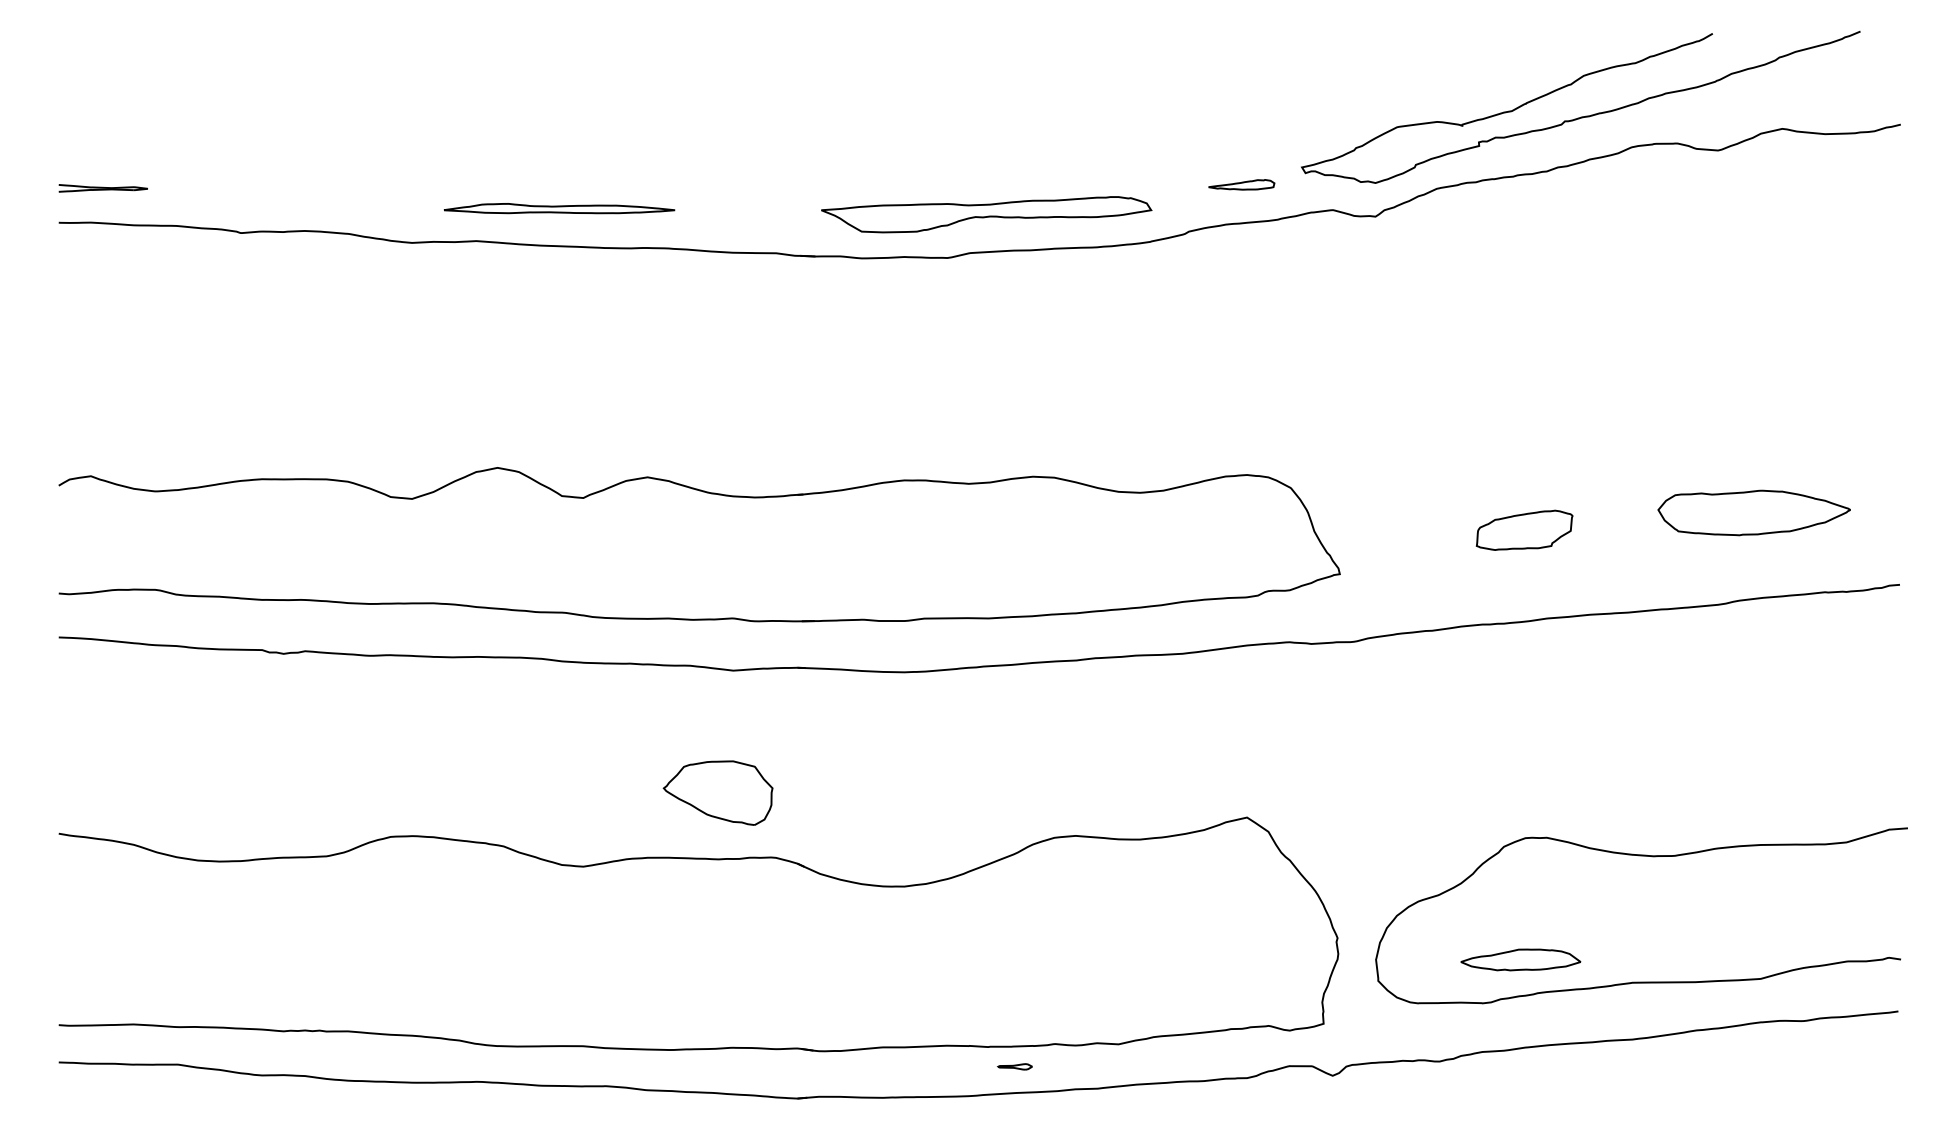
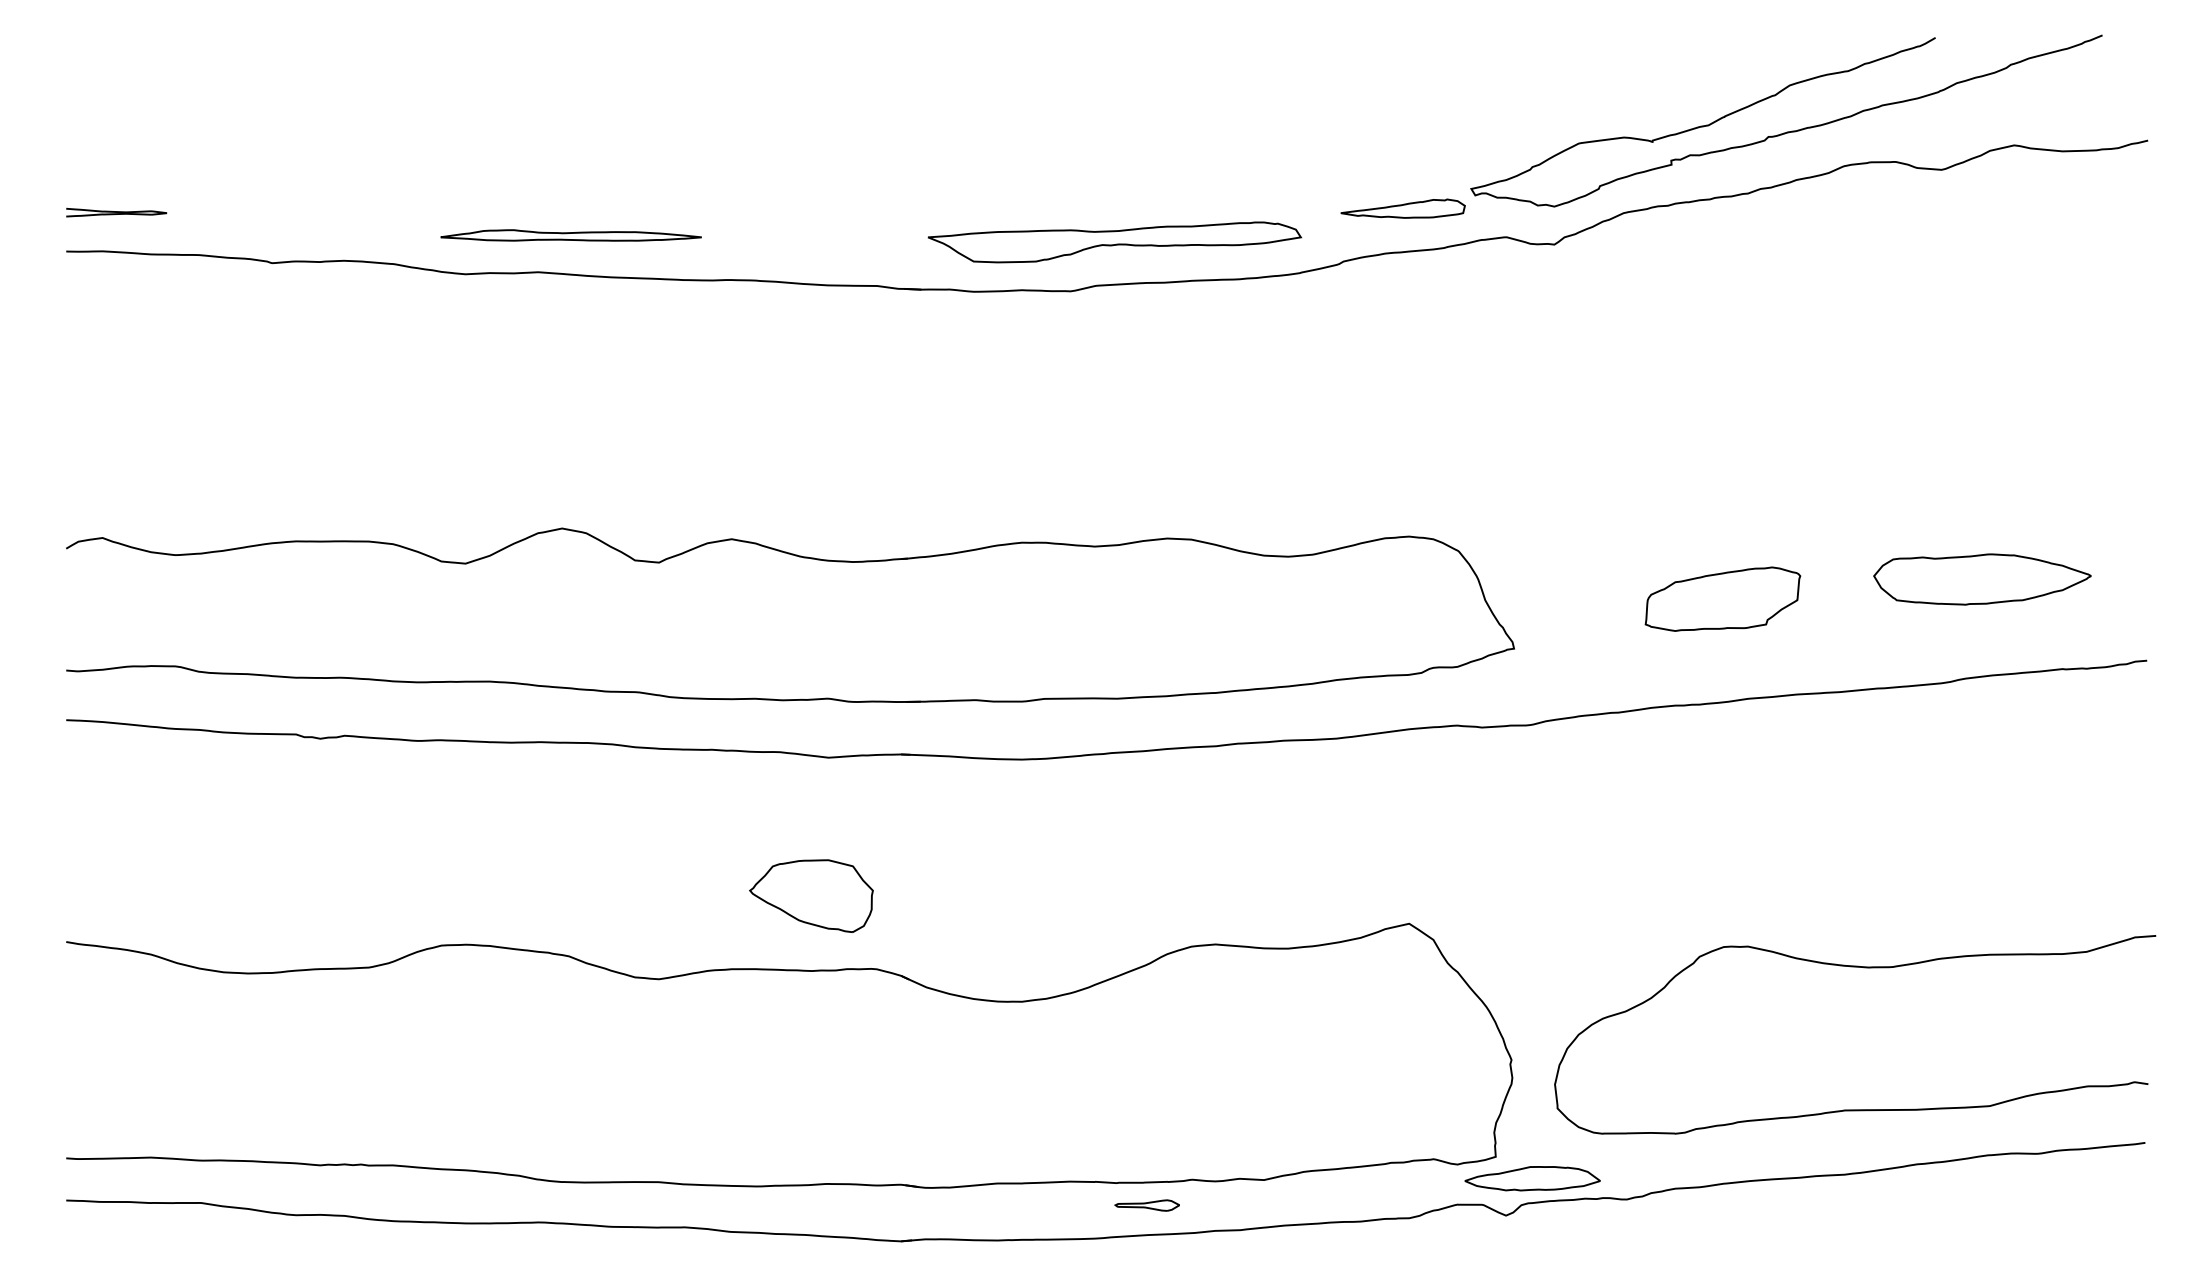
part: (1241, 184) -> (1402, 208), size x1.67
part: (558, 208) -> (570, 235), moved
part: (1524, 529) -> (1722, 598), size x1.43
part: (1520, 959) -> (1532, 1178), moved
part: (1014, 1066) -> (1146, 1205), size x1.67

